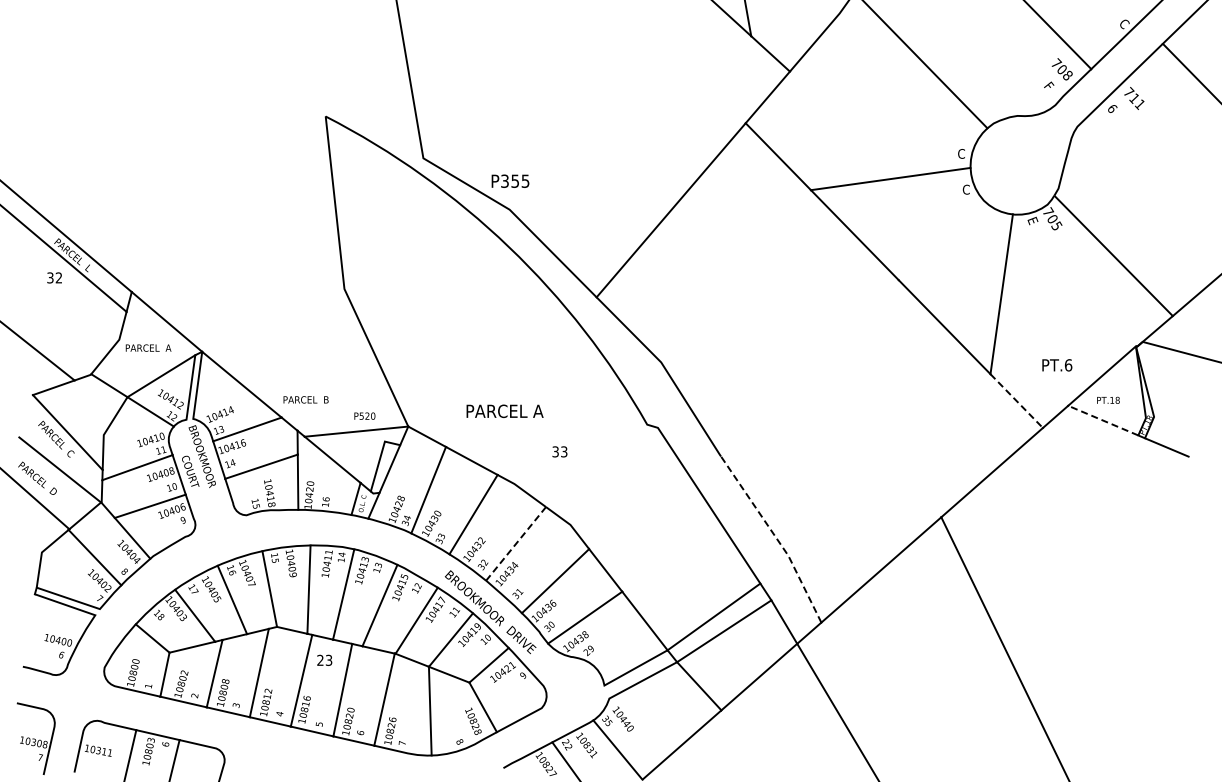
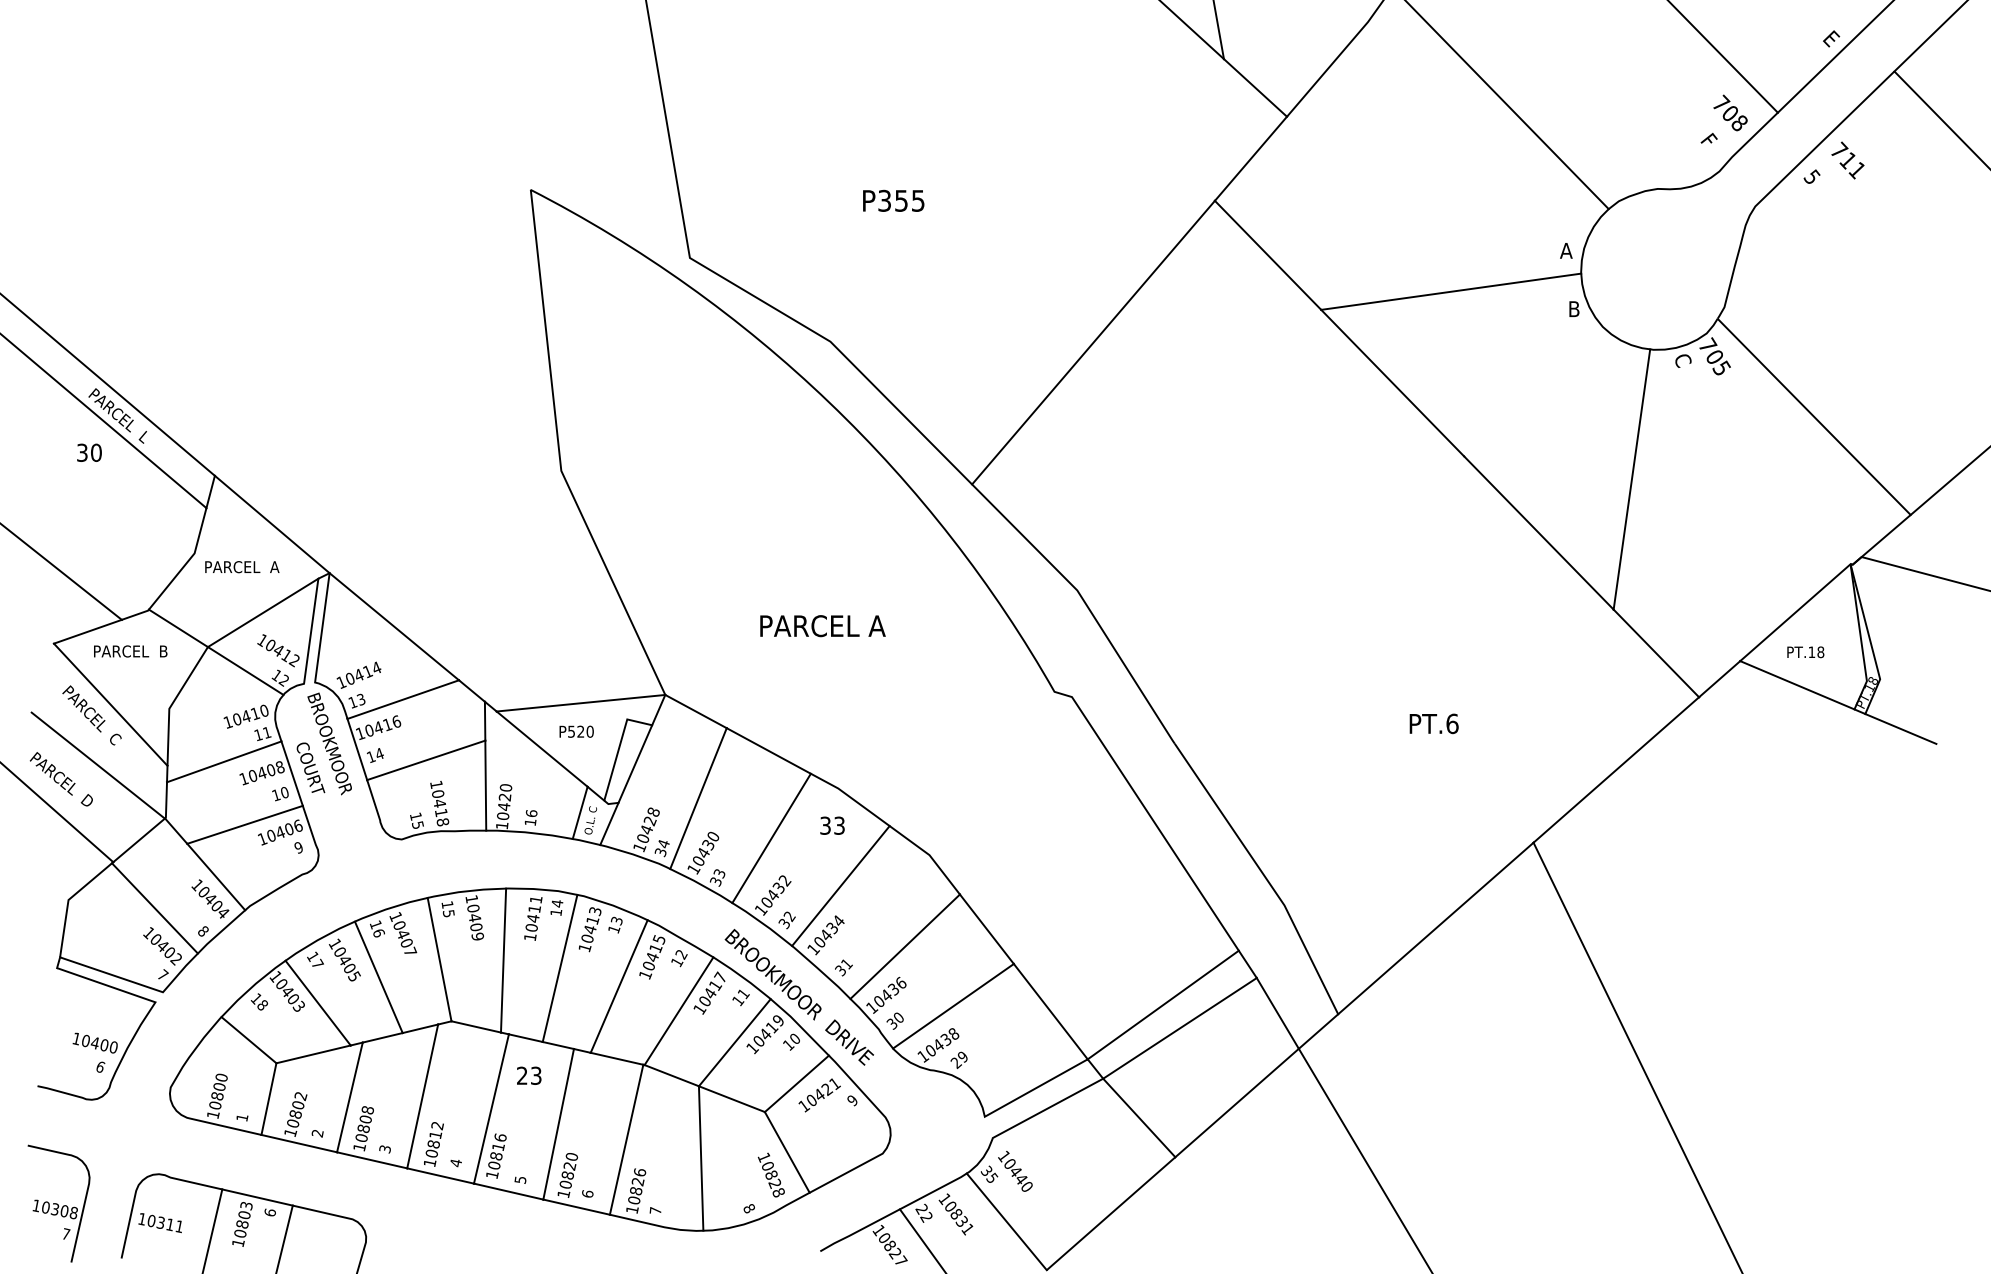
text: (1124, 23) -> (1831, 38), C -> E
text: (1112, 108) -> (1812, 176), 6 -> 5
text: (961, 153) -> (1566, 250), C -> A
text: (510, 180) -> (893, 199), moved
text: (965, 189) -> (1572, 308), C -> B
text: (1032, 220) -> (1682, 359), E -> C
text: (58, 277) -> (95, 452), 32 -> 30
text: (1057, 365) -> (1434, 724), moved
text: (305, 399) -> (129, 650), moved
line: (1016, 401) -> (1656, 654), dashed -> solid
text: (504, 410) -> (822, 624), moved
text: (364, 415) -> (576, 730), moved
line: (1102, 420) -> (1796, 685), dashed -> solid
text: (559, 451) -> (831, 825), moved
line: (776, 537) -> (1265, 875), dashed -> solid
line: (516, 543) -> (841, 885), dashed -> solid

